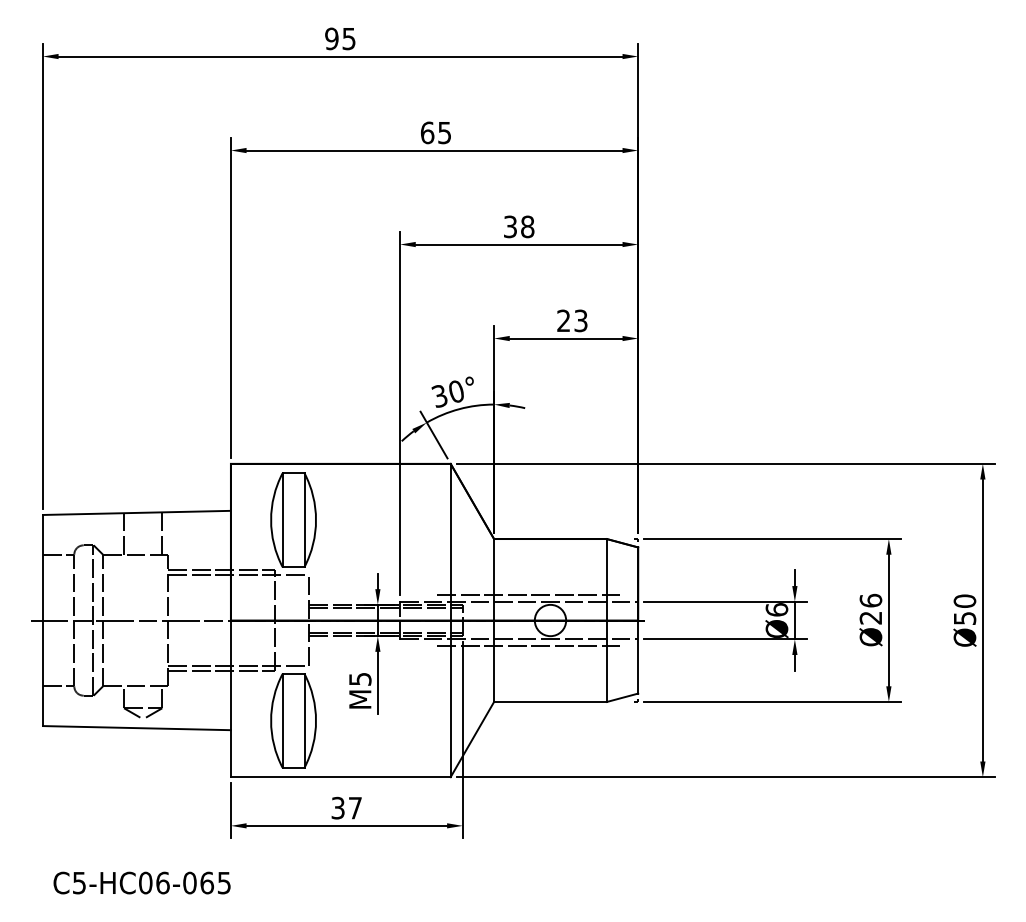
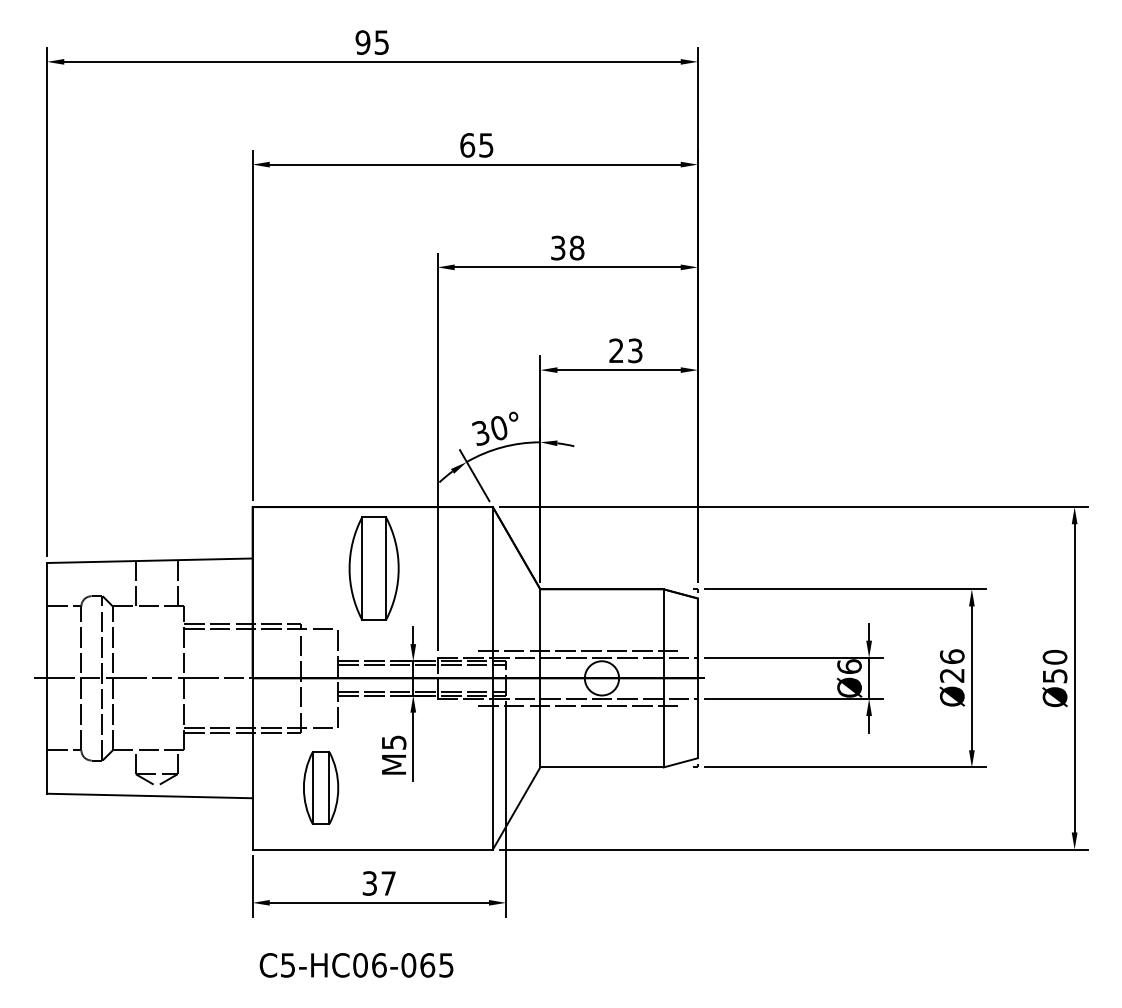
part: (292, 520) -> (373, 568), moved
part: (292, 720) -> (320, 787), size x0.7
text: (142, 883) -> (356, 965), moved

